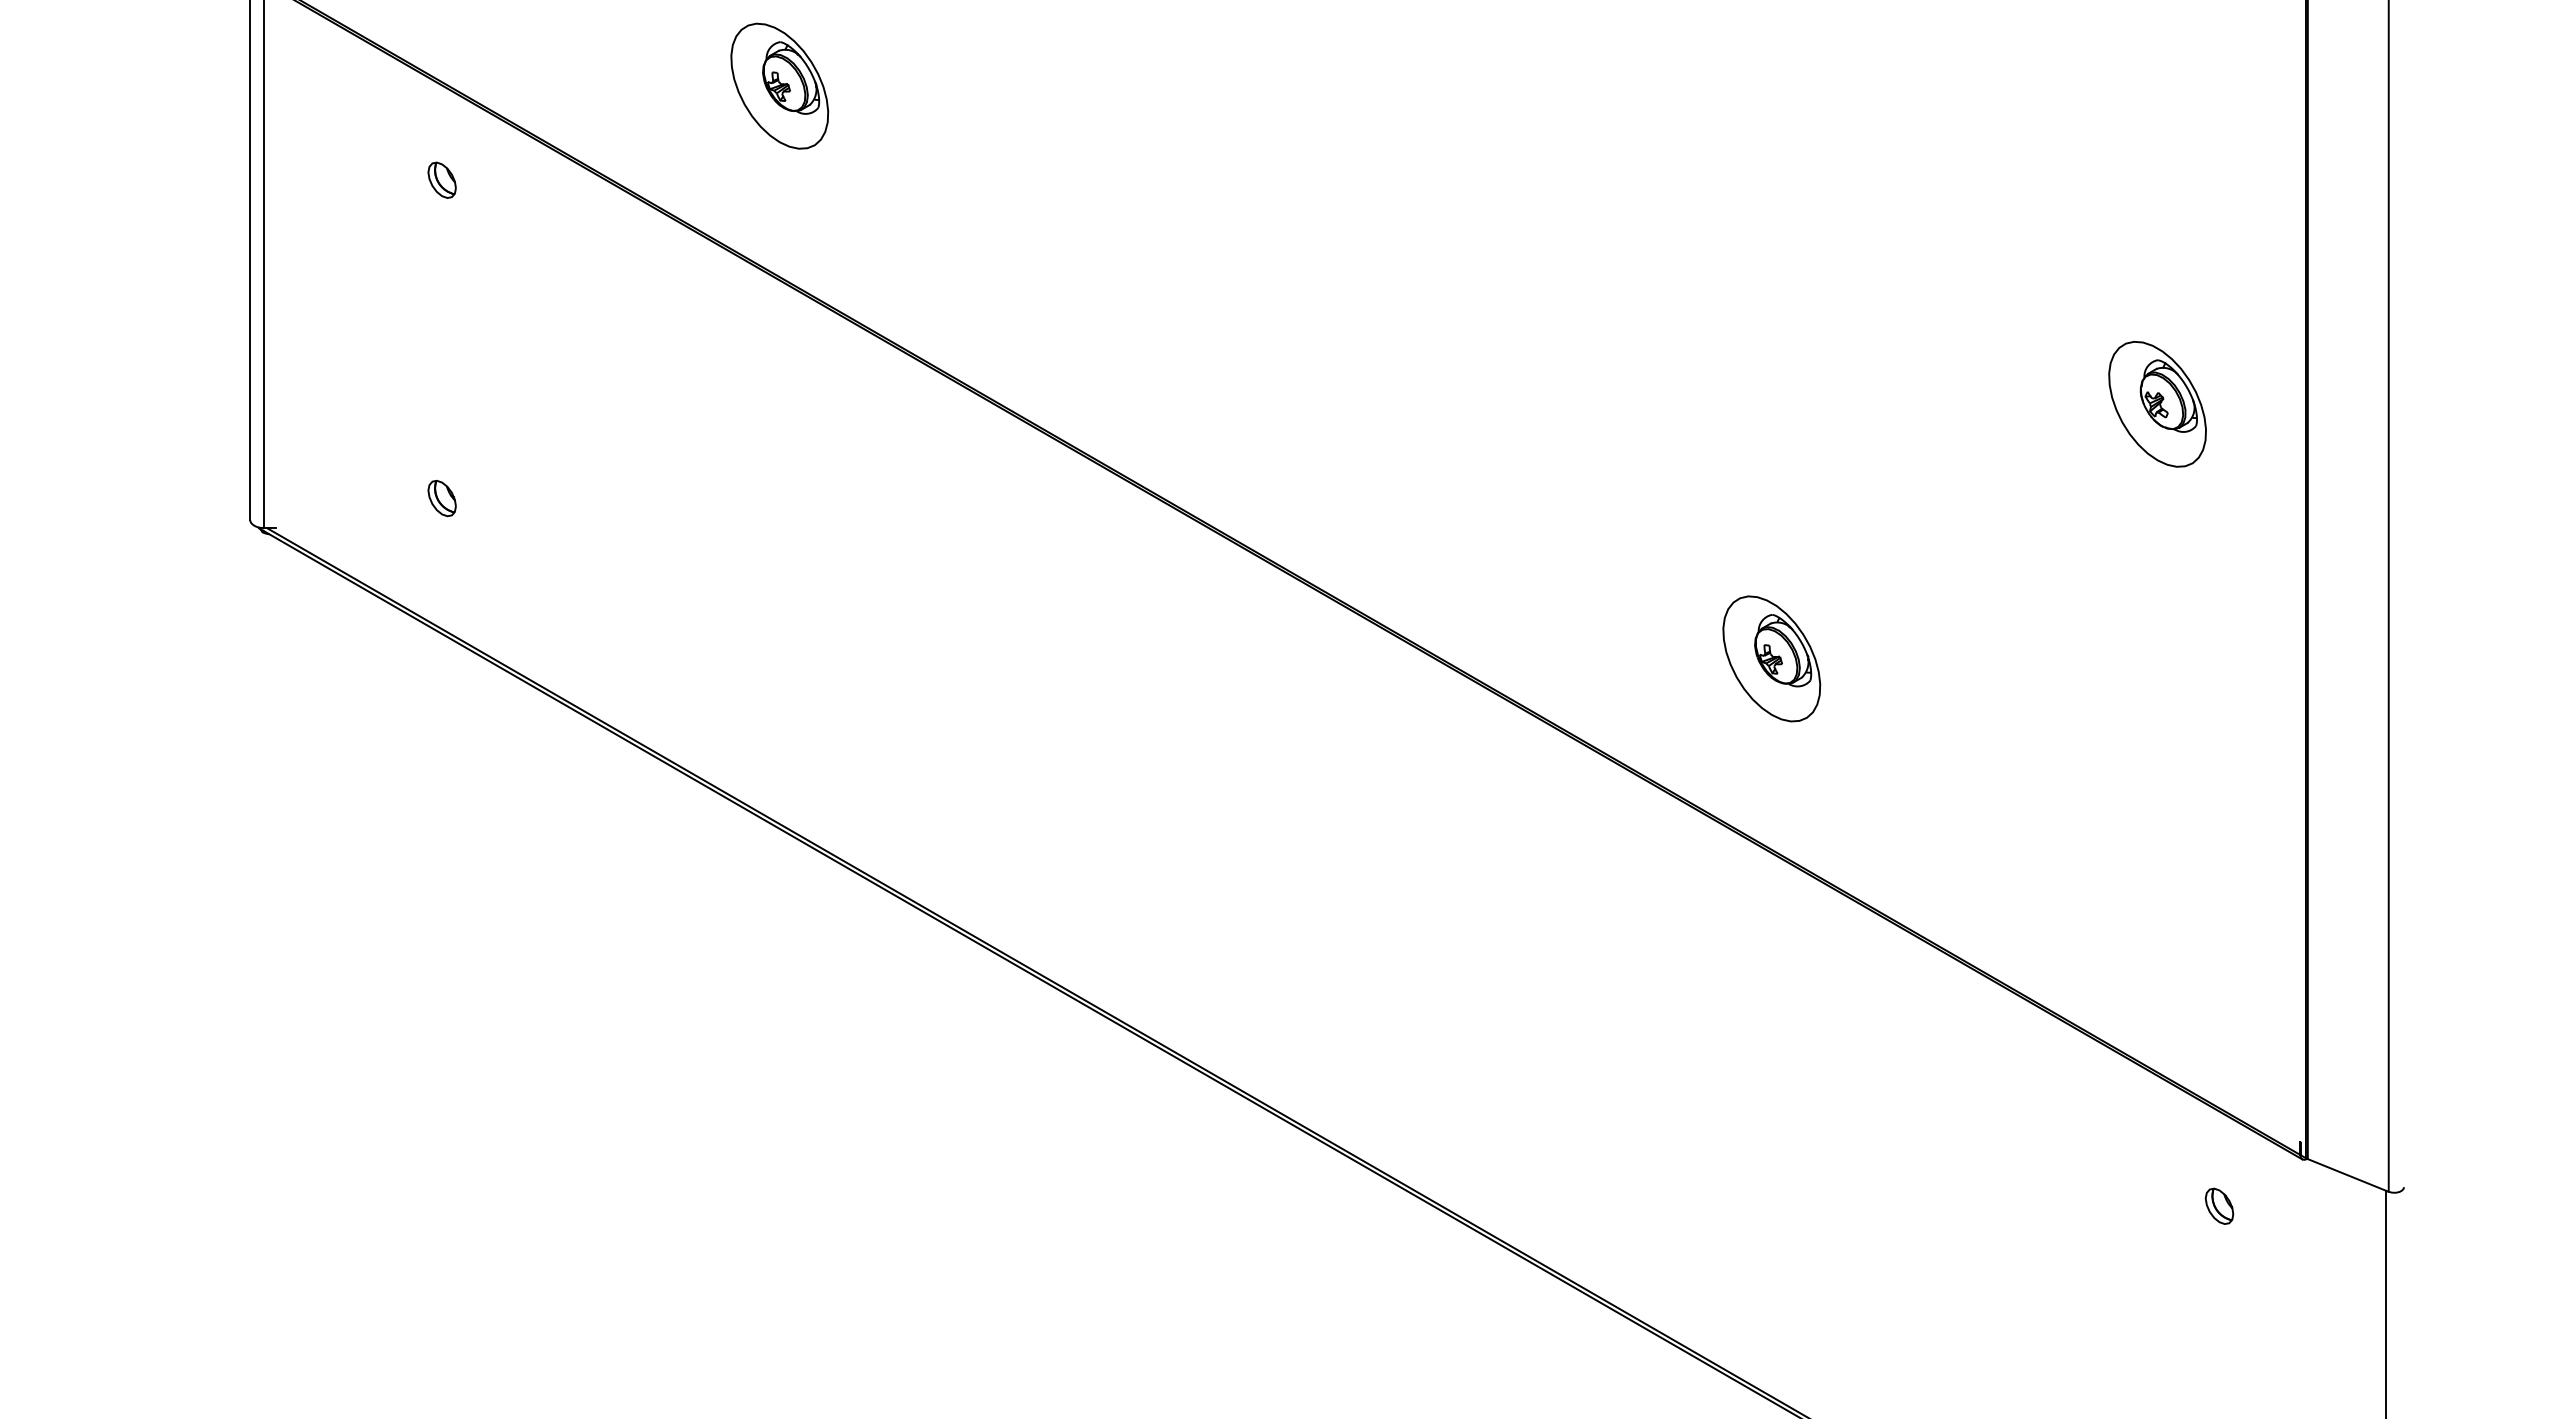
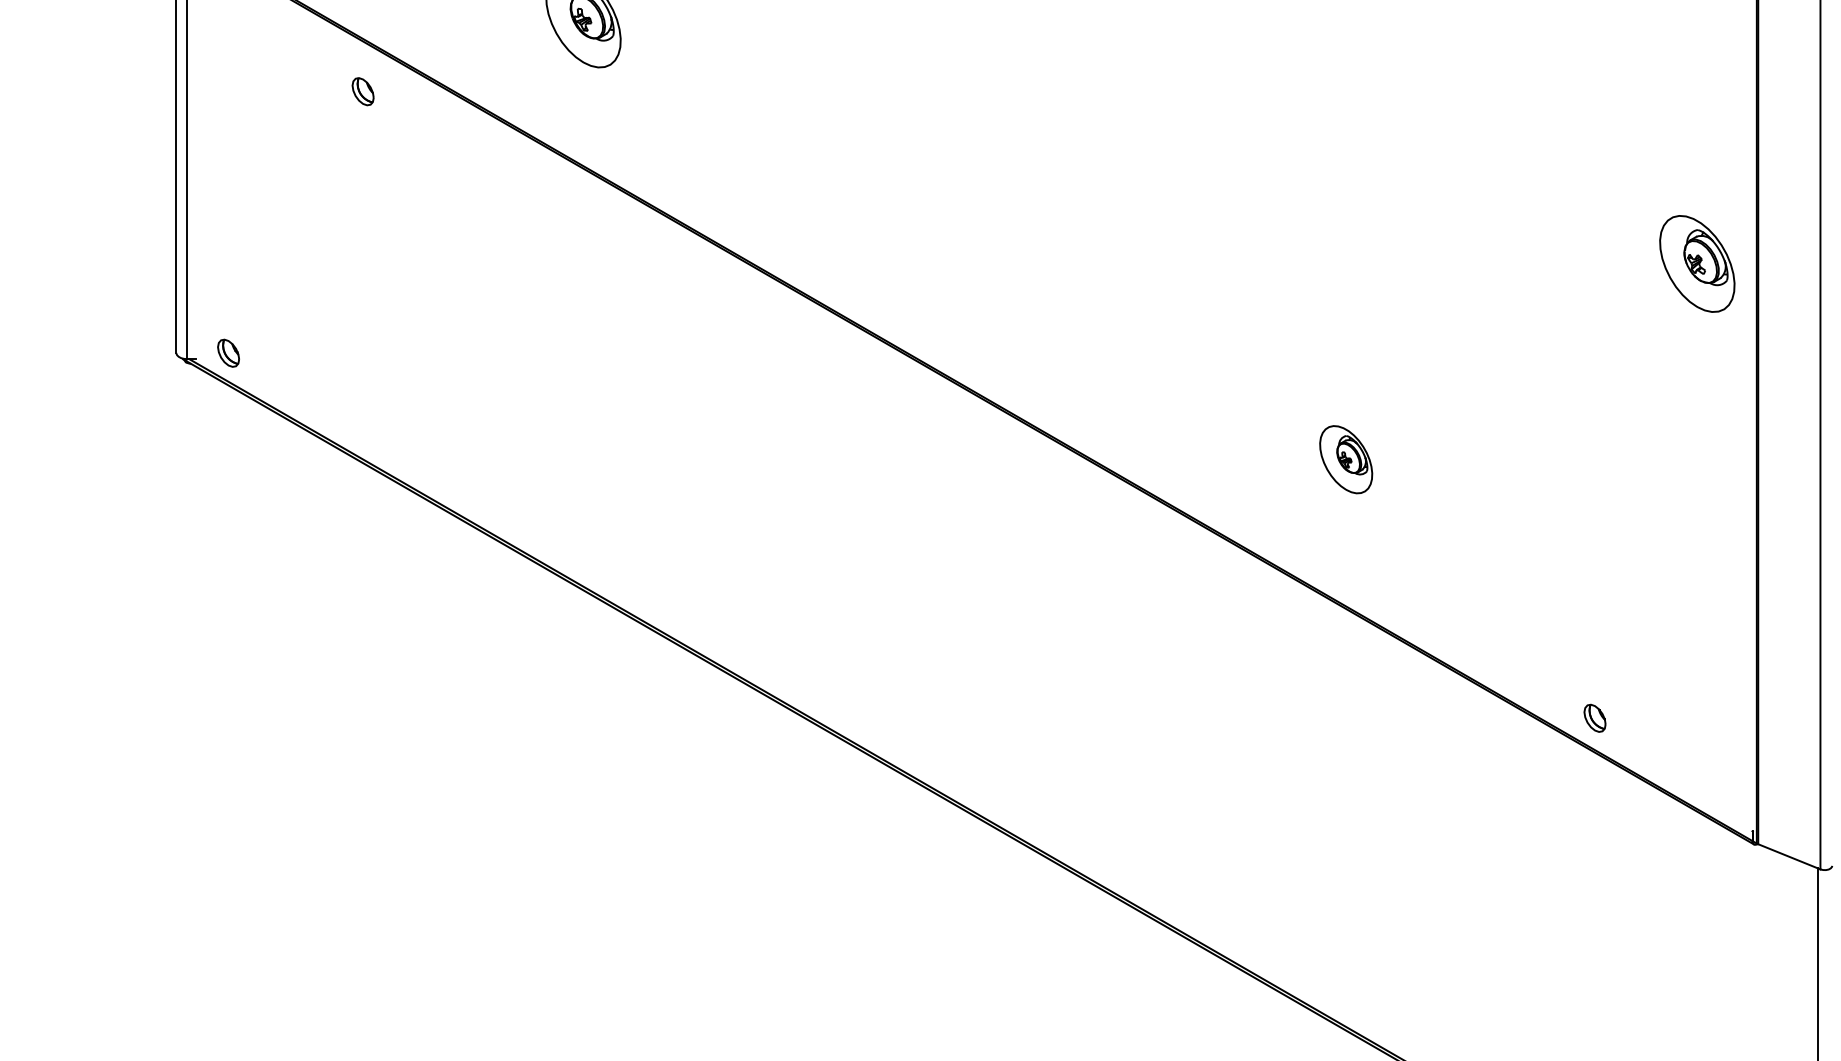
part: (441, 179) -> (362, 91), moved
part: (2157, 404) -> (1697, 264), moved
part: (441, 498) -> (228, 353), moved
part: (1771, 658) -> (1345, 459), size x0.7
part: (2219, 1205) -> (1595, 717), moved

